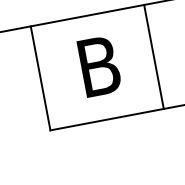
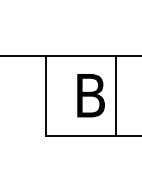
line: (153, 57) -> (115, 96), moved

